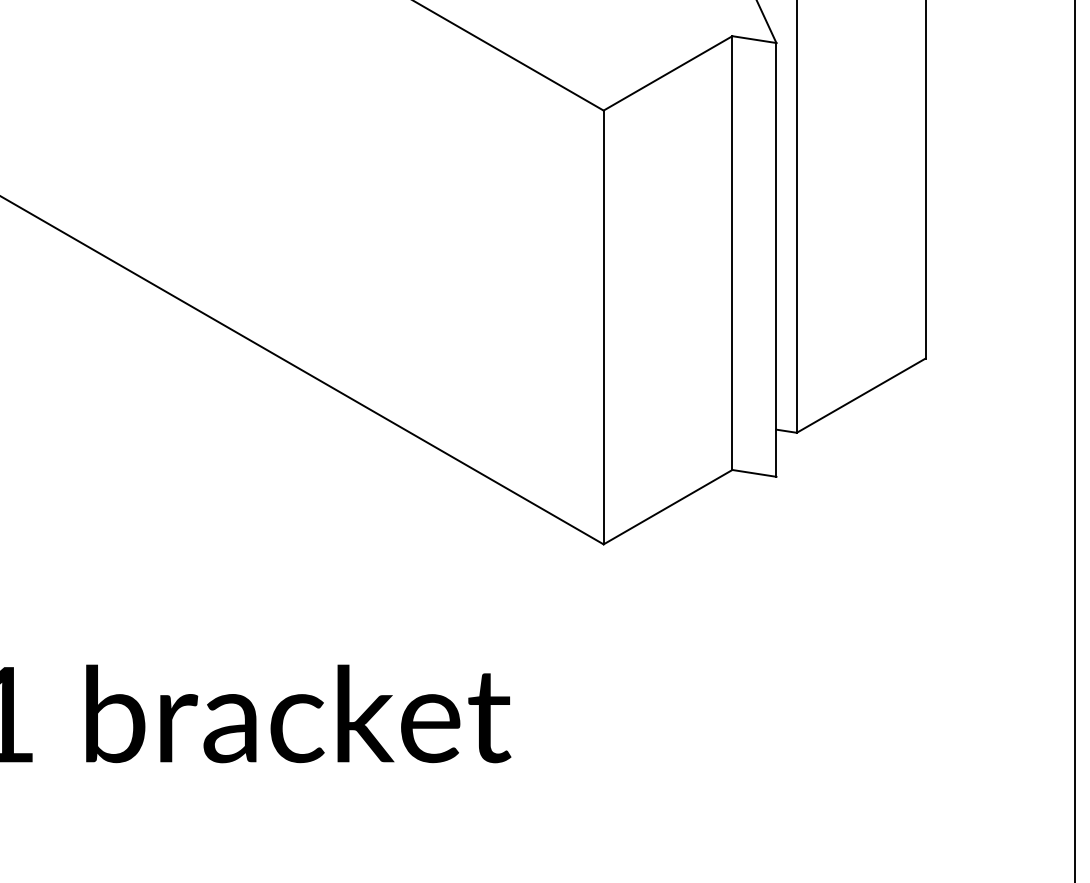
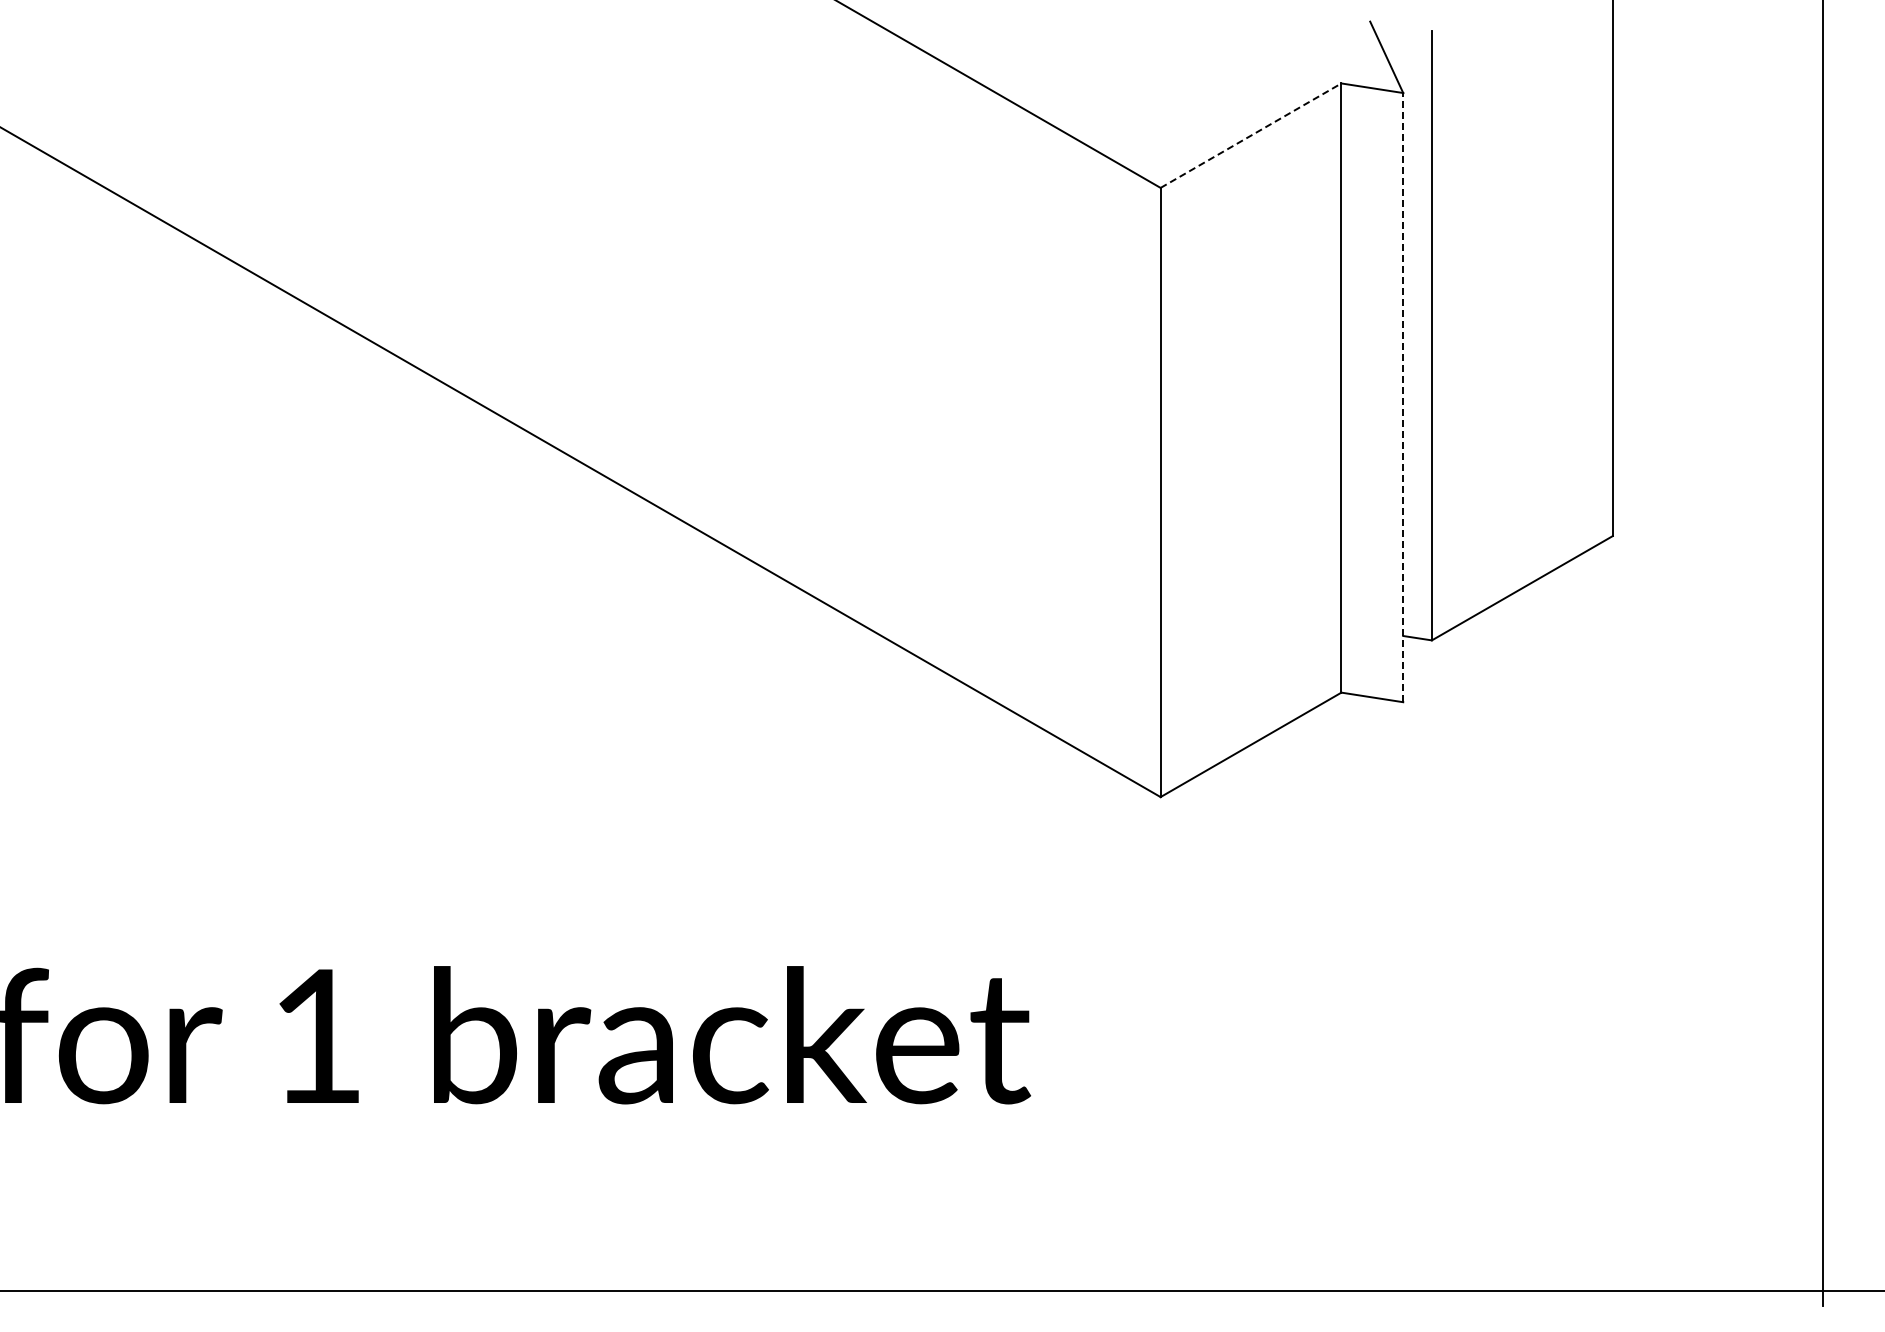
line: (668, 73) -> (1251, 135), solid -> dashed
line: (776, 259) -> (1403, 397), solid -> dashed

